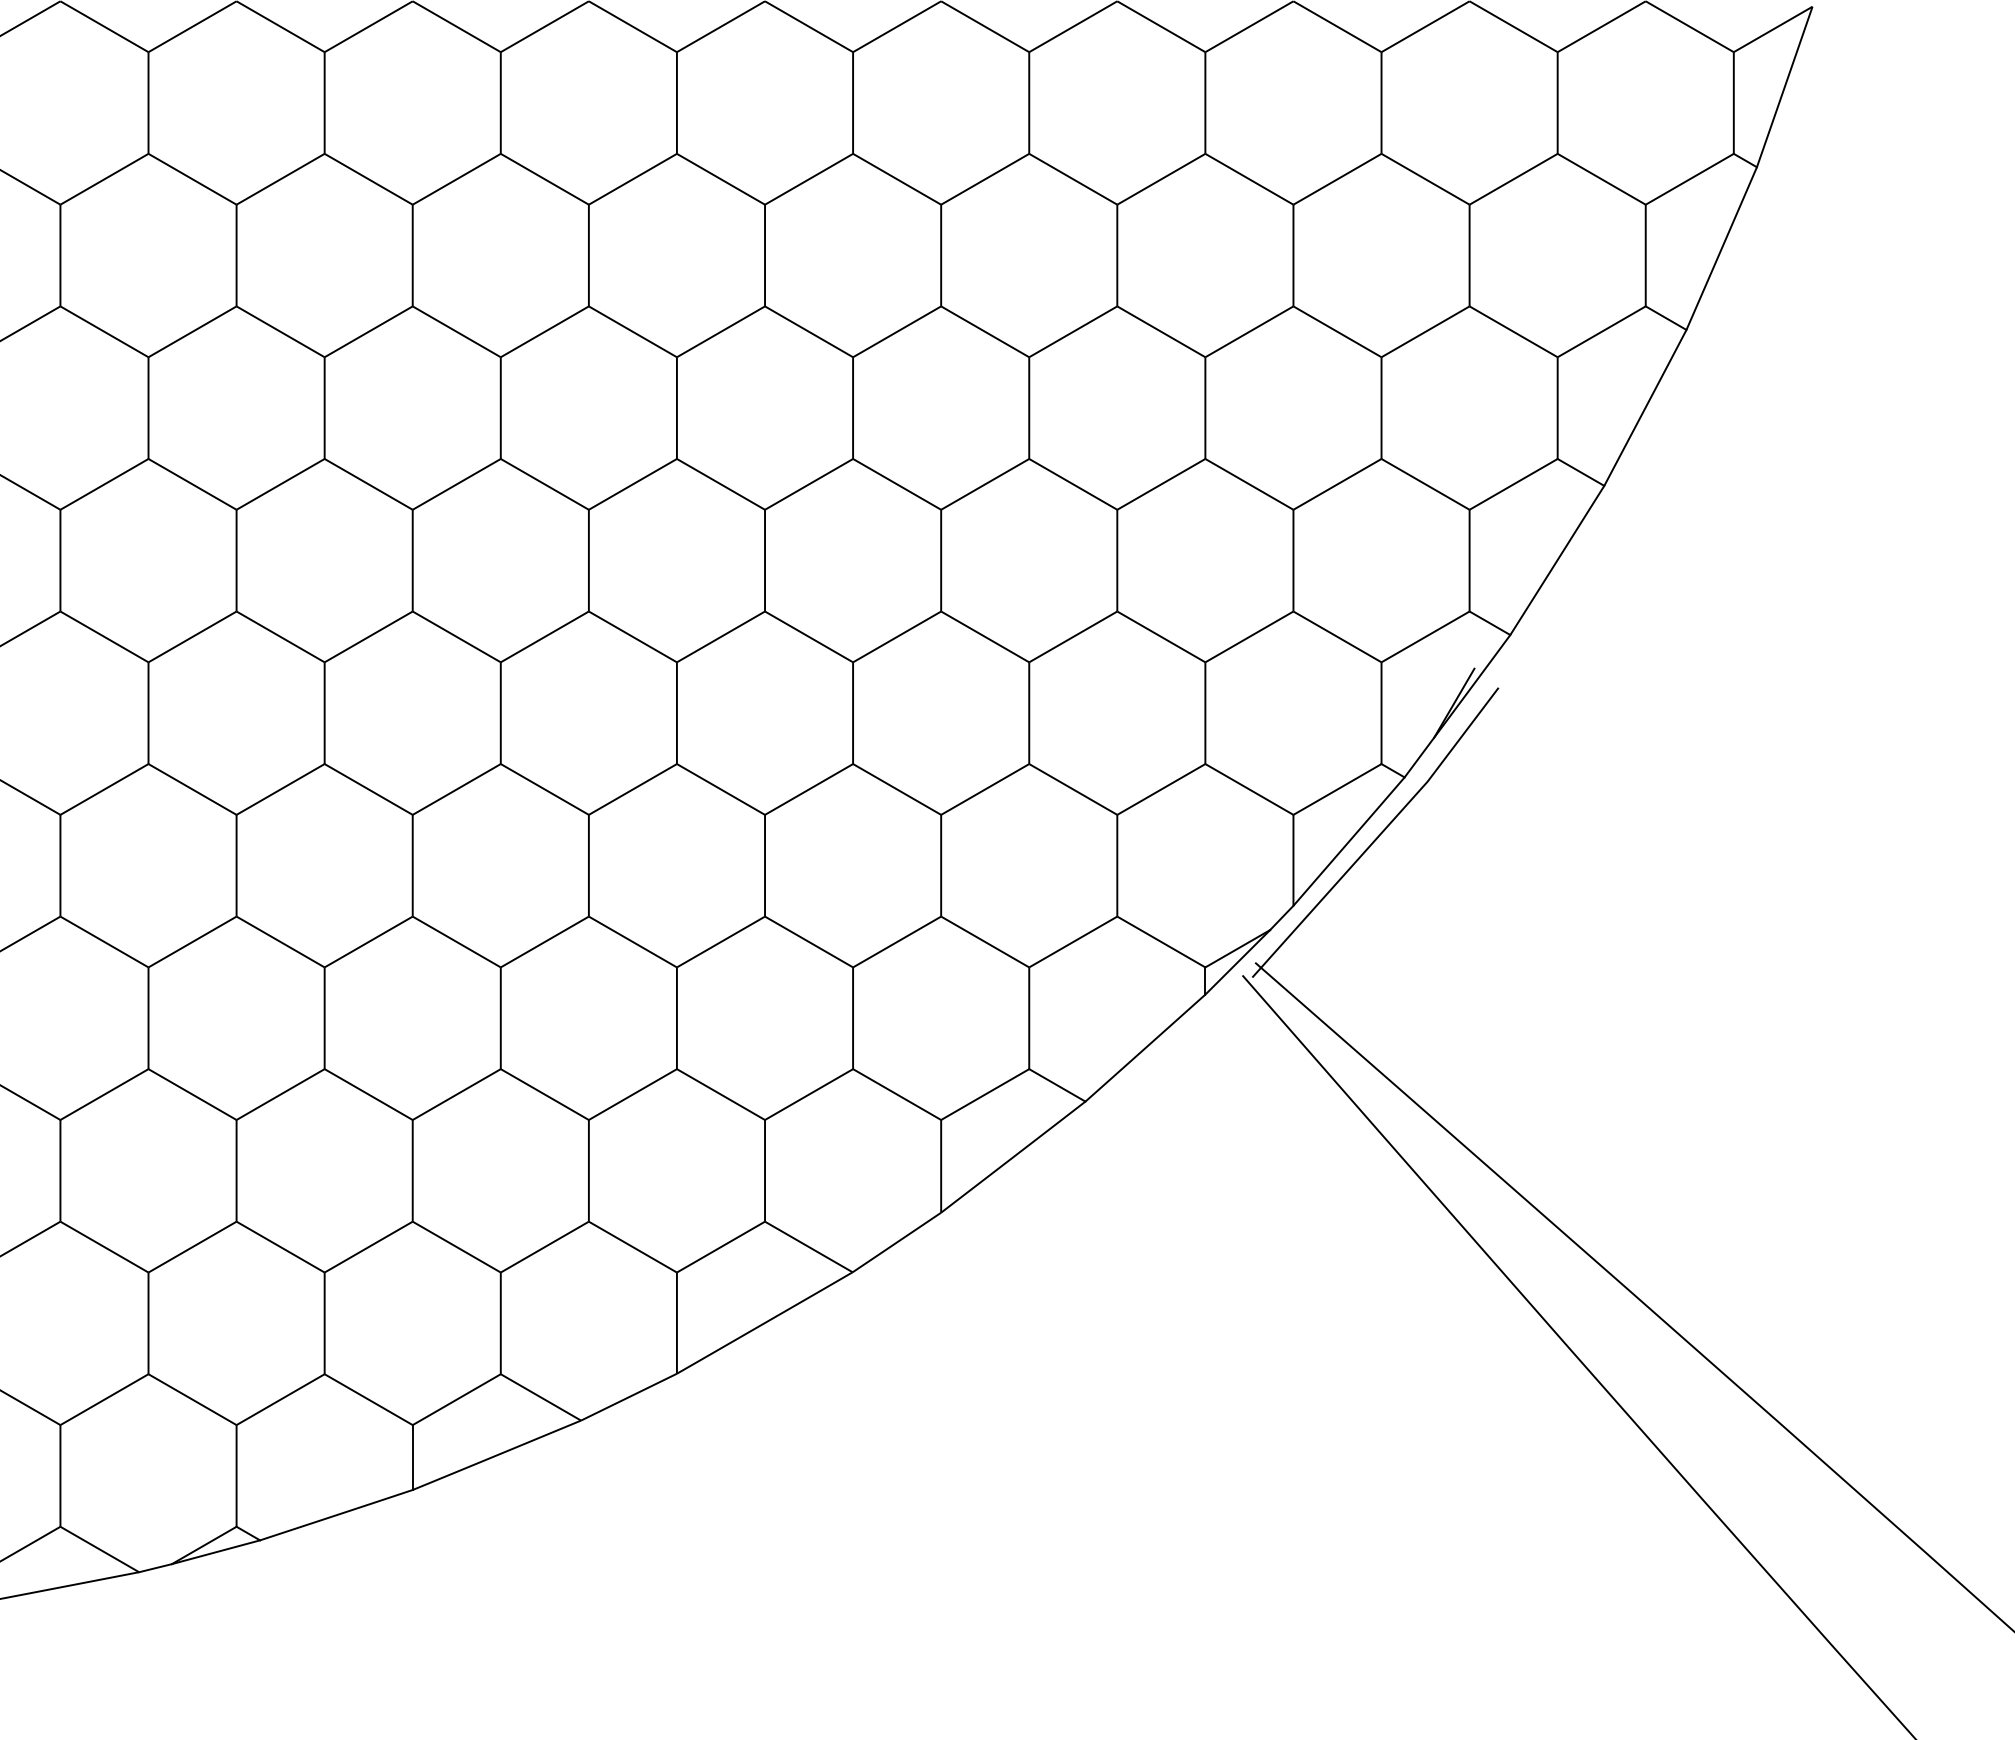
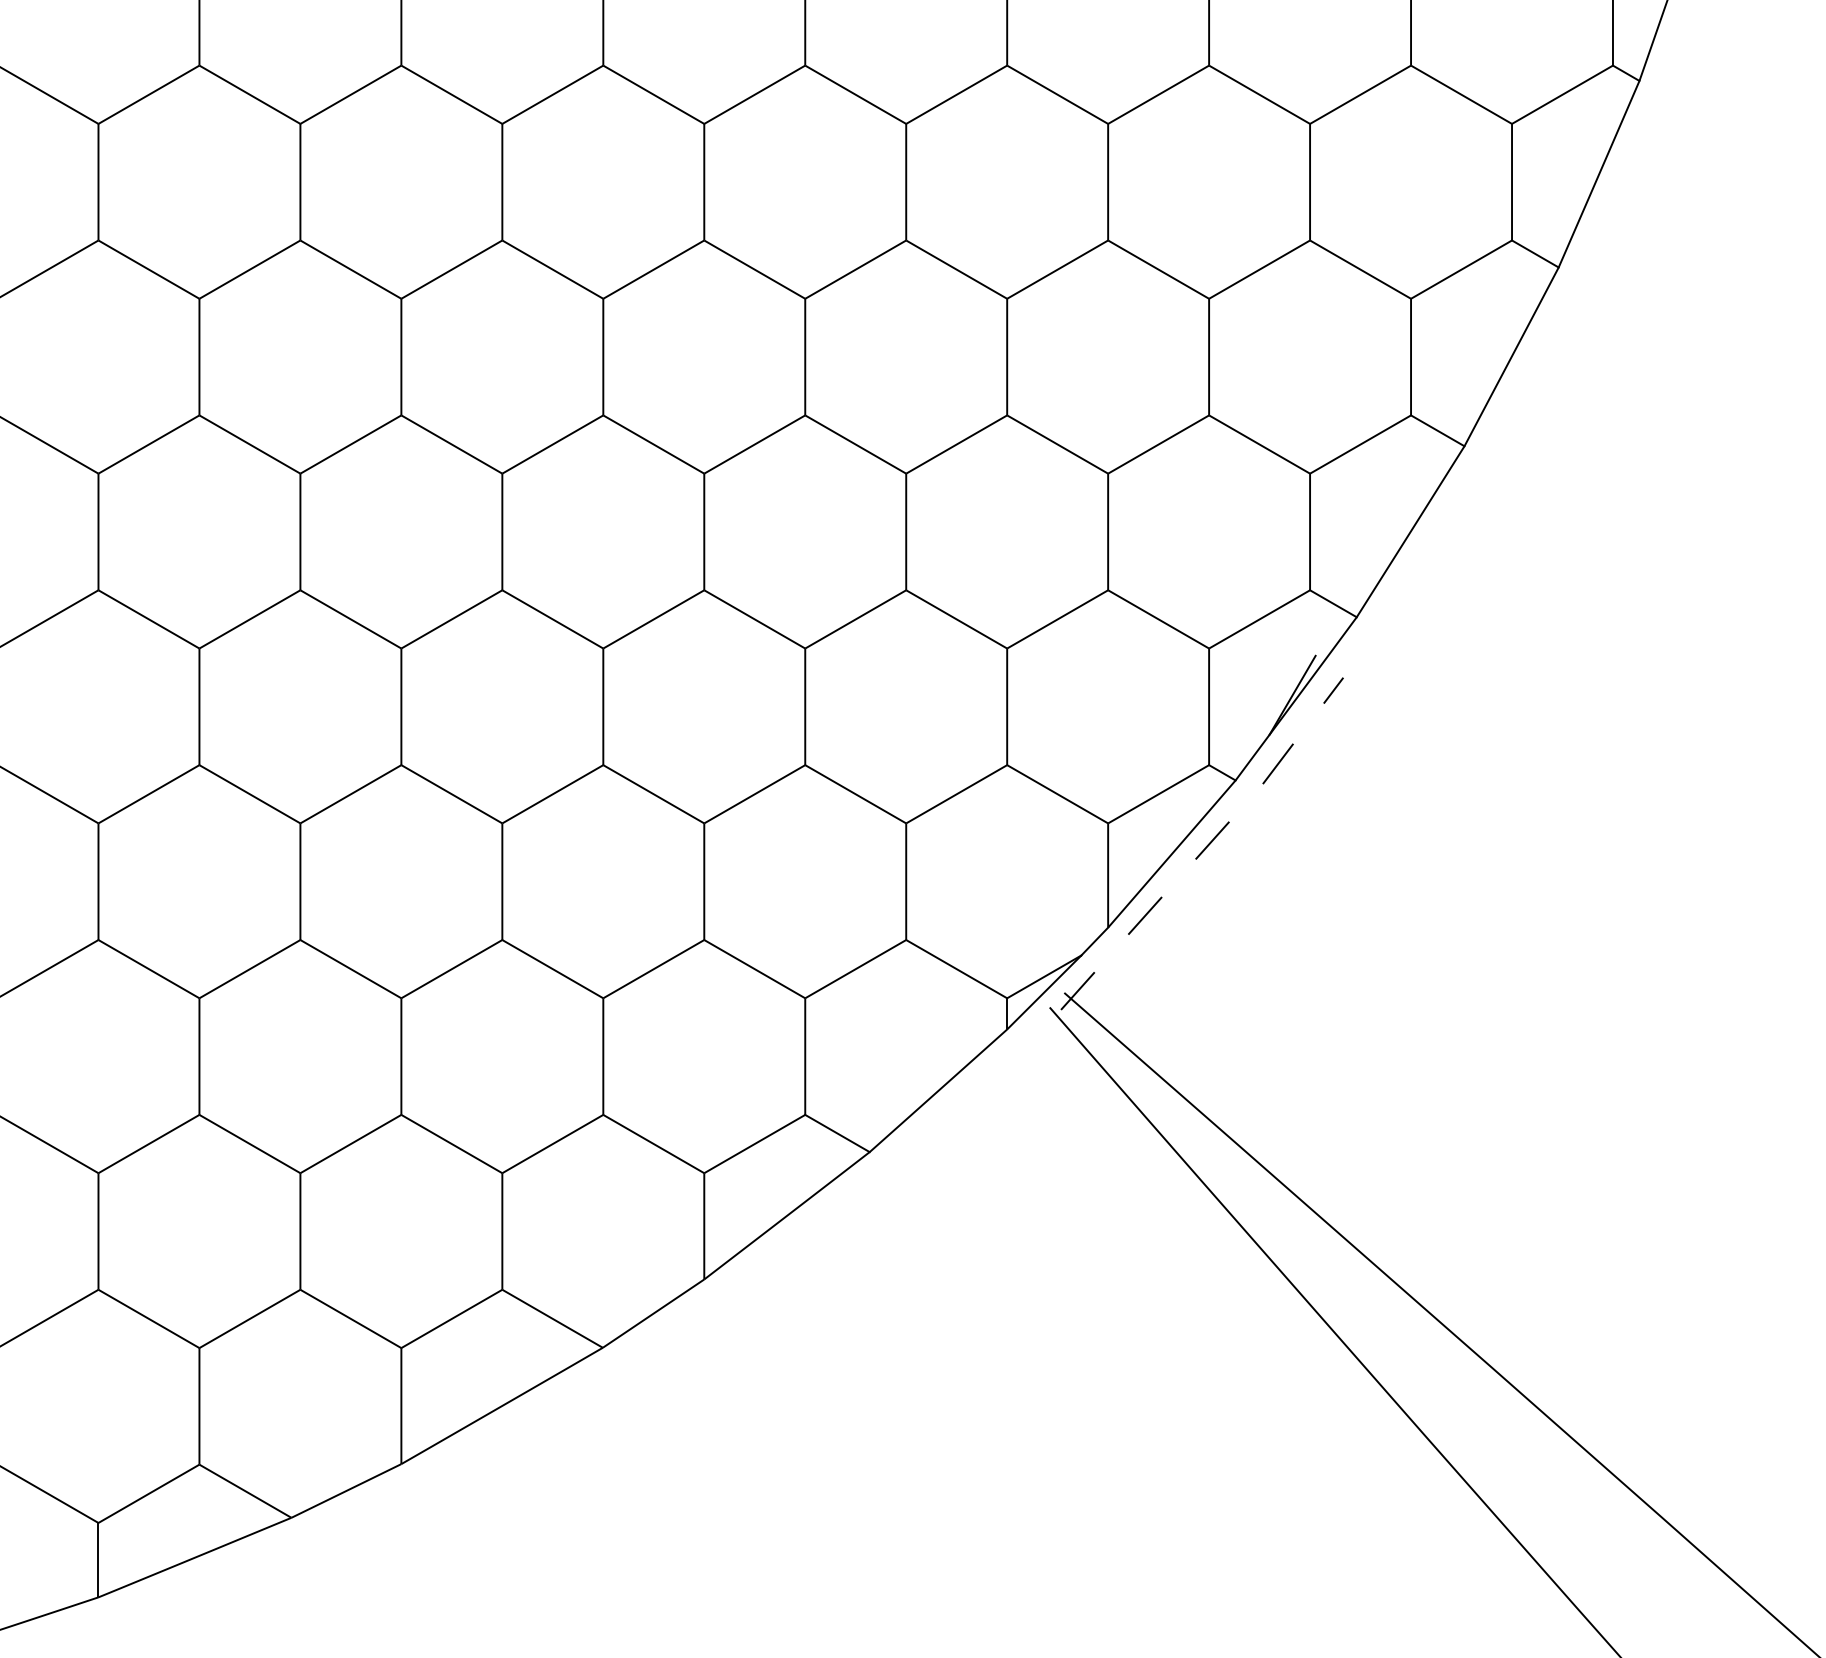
line: (1379, 835) -> (1206, 847), solid -> dashed

